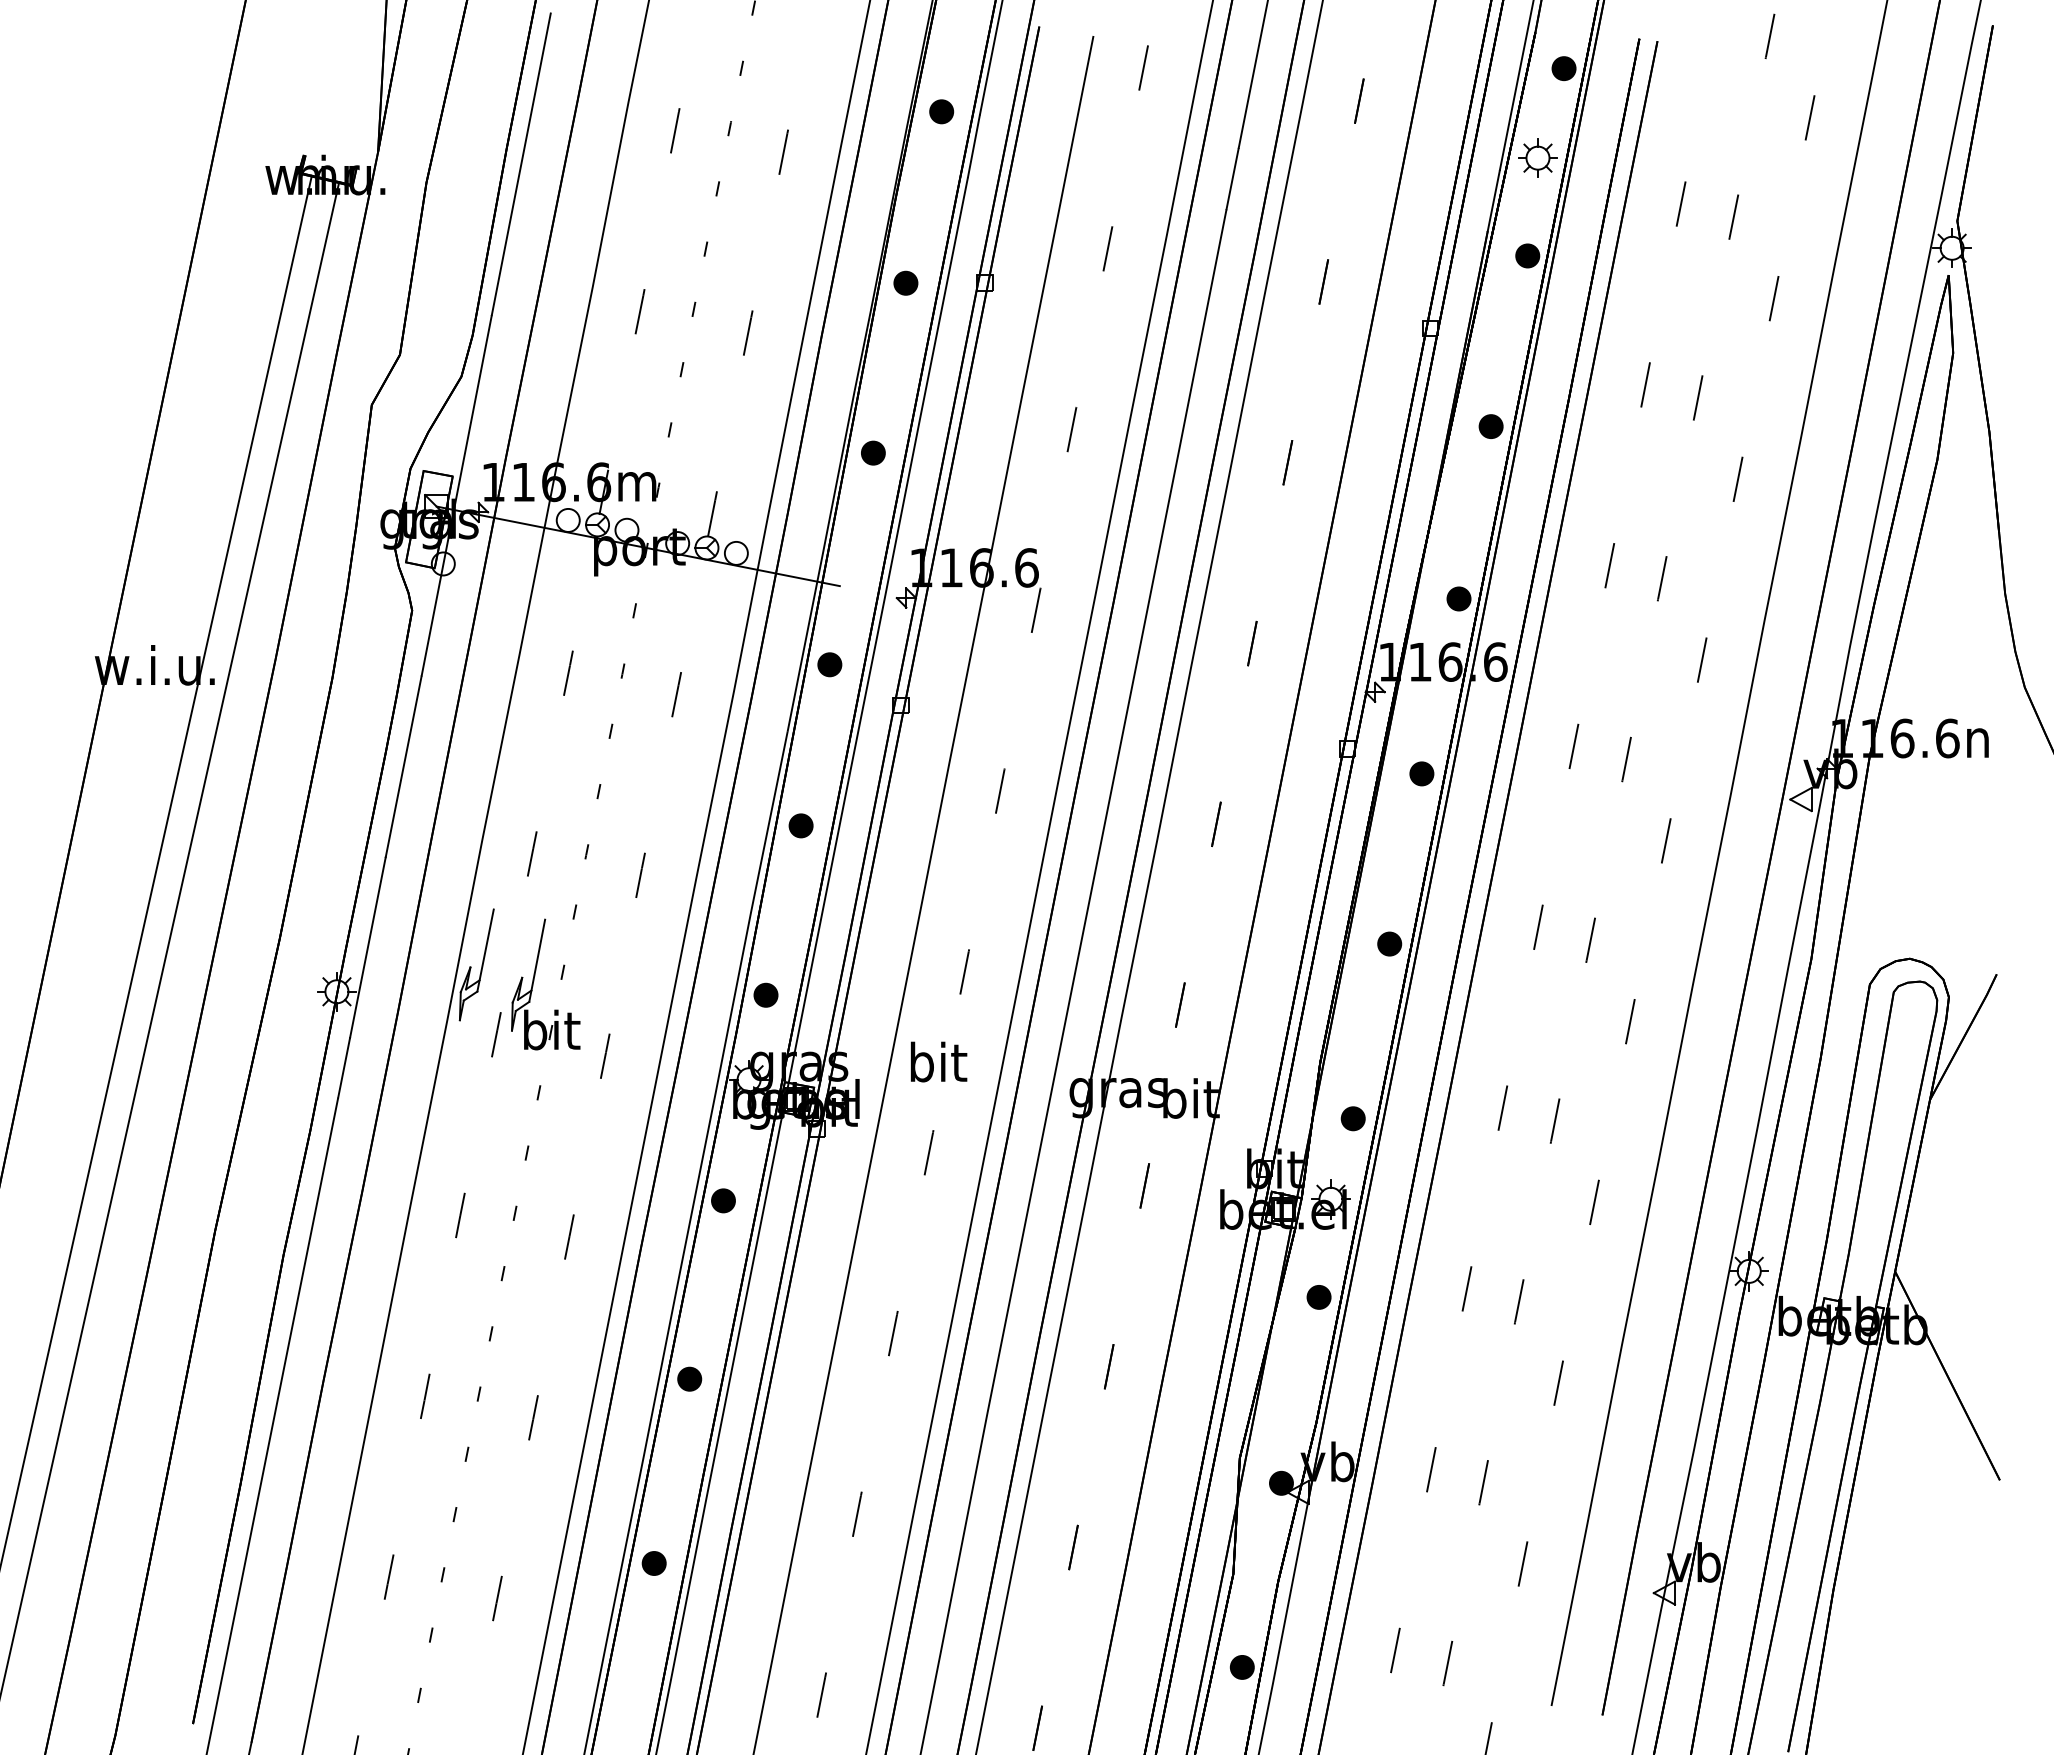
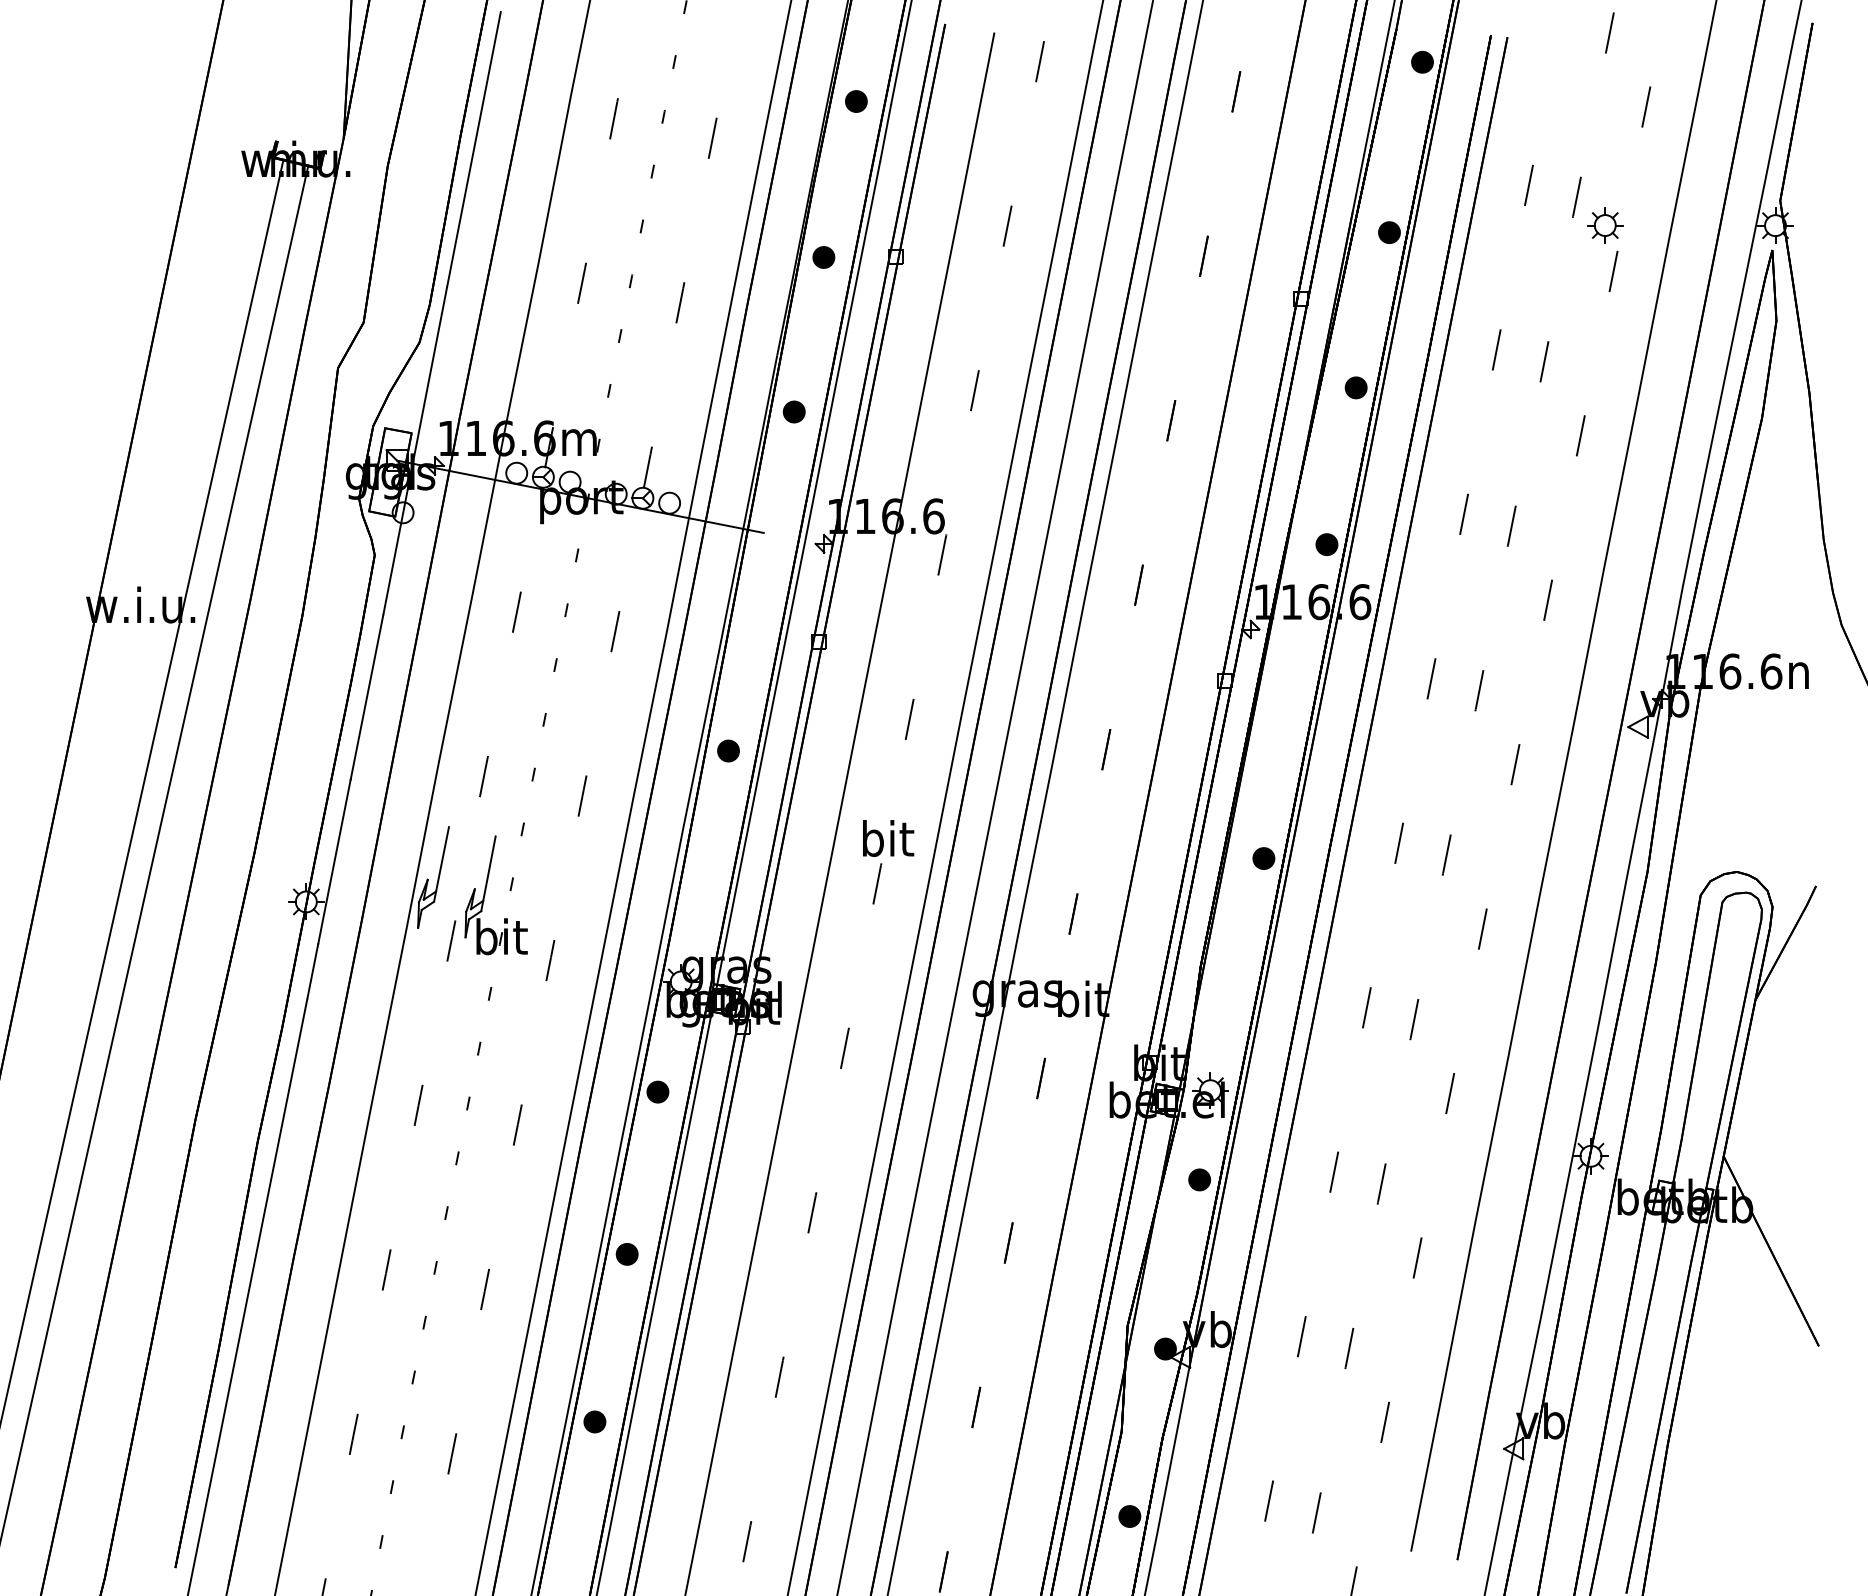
part: (1537, 157) -> (1604, 224), moved
part: (829, 664) -> (754, 604), removed
part: (1421, 773) -> (1292, 703), removed
part: (765, 994) -> (696, 904), removed
text: (938, 1061) -> (888, 838), moved
part: (1352, 1118) -> (1230, 1017), removed

